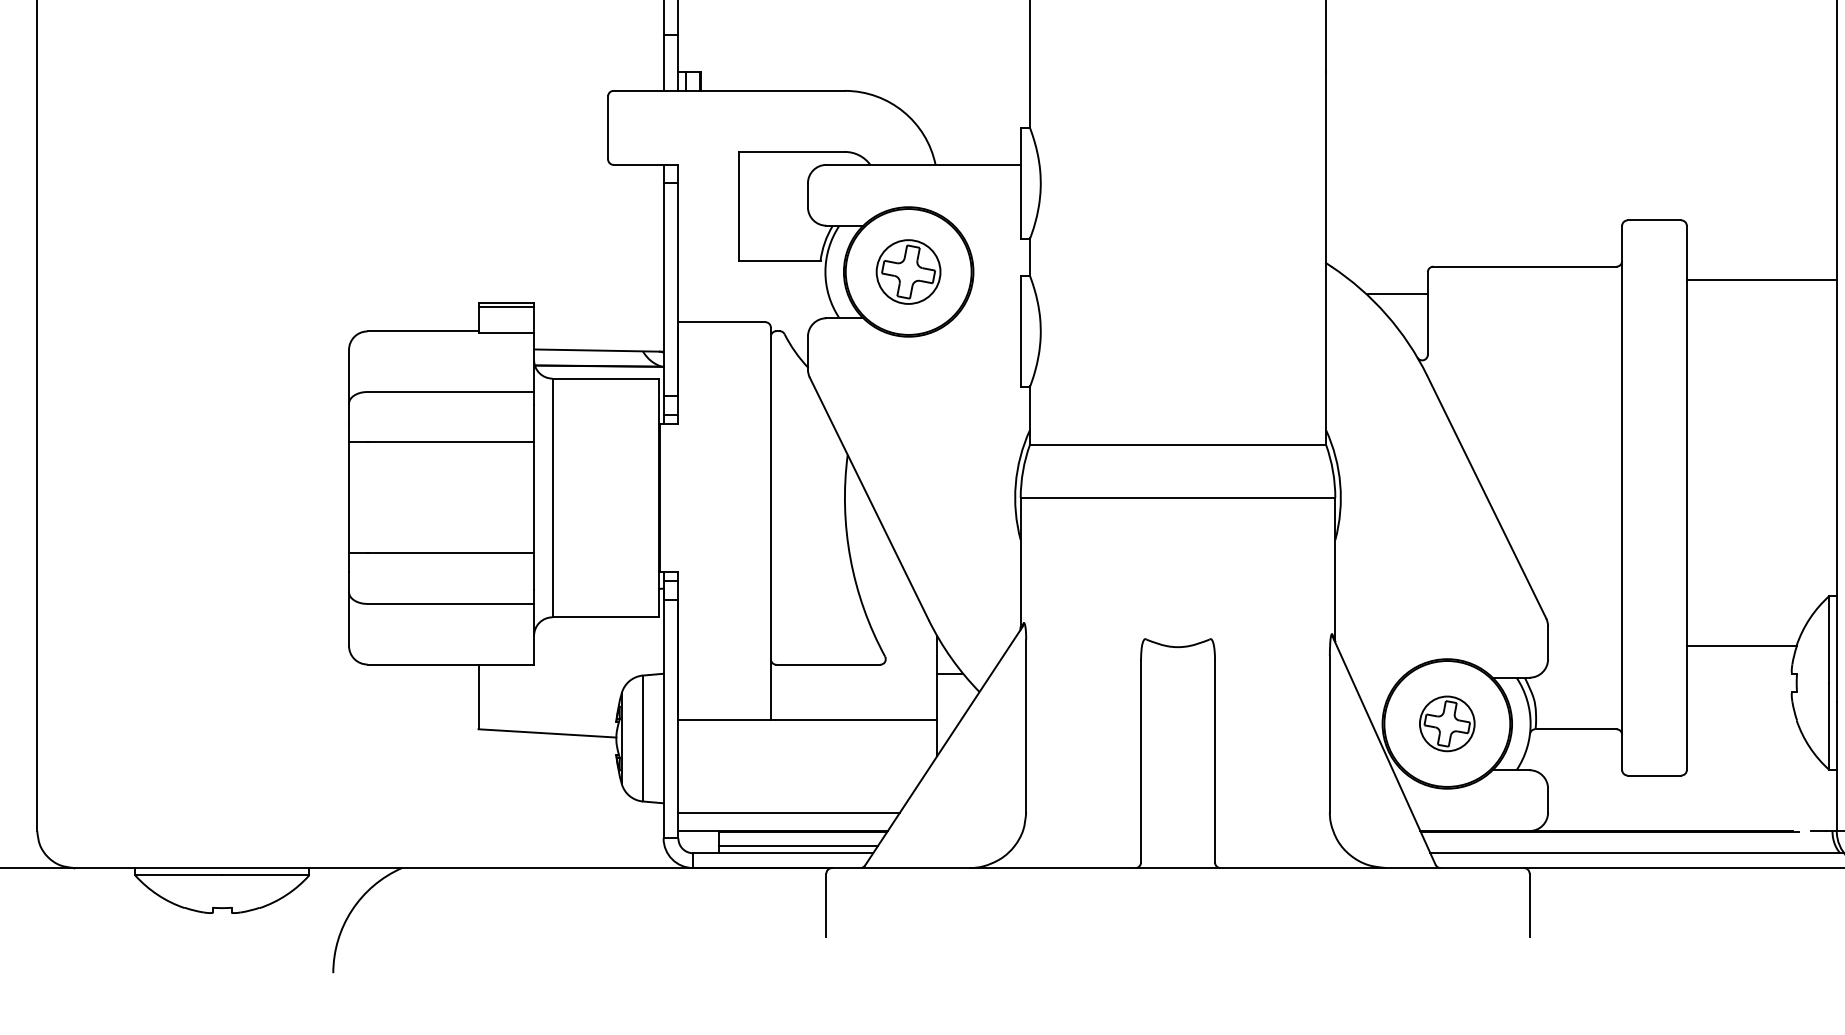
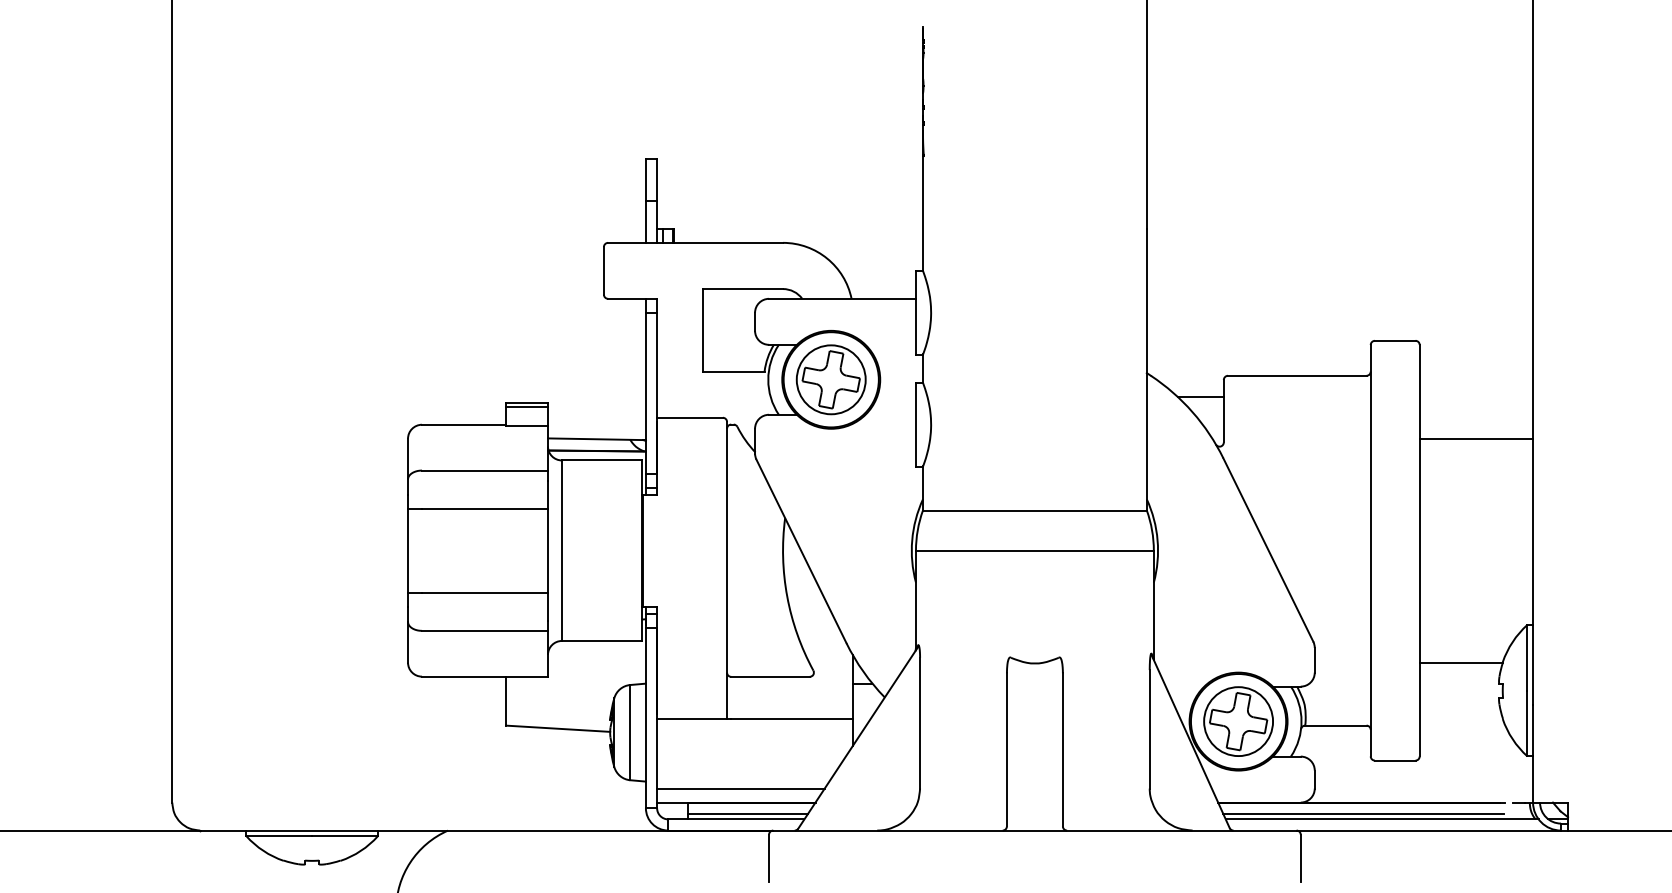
part: (907, 271) -> (830, 379), size x1.43
line: (1761, 279) -> (1476, 438), moved
part: (1447, 723) -> (1238, 721), size x1.67
line: (1612, 845) -> (1363, 813), added

